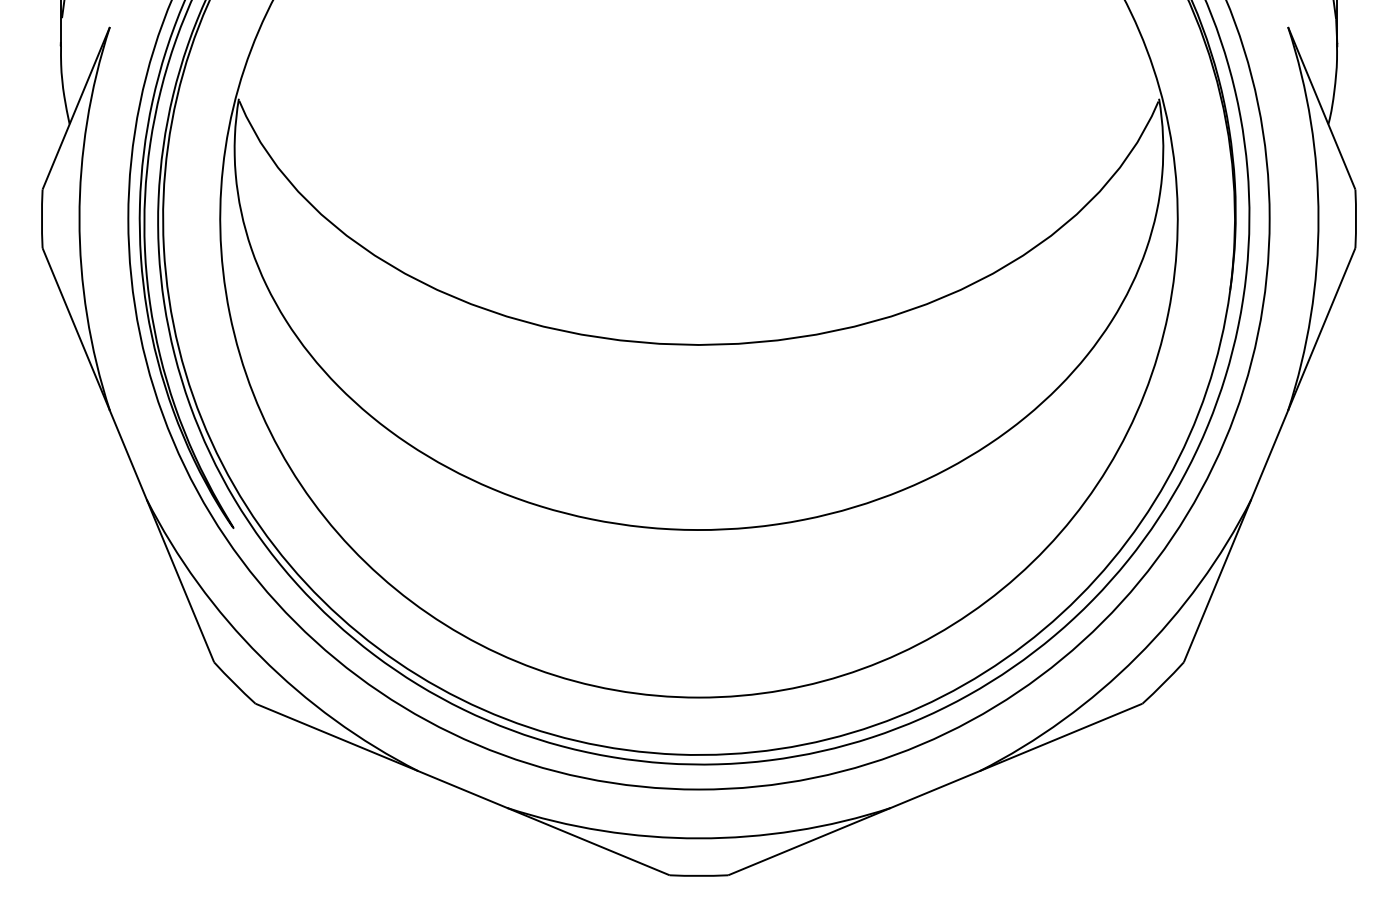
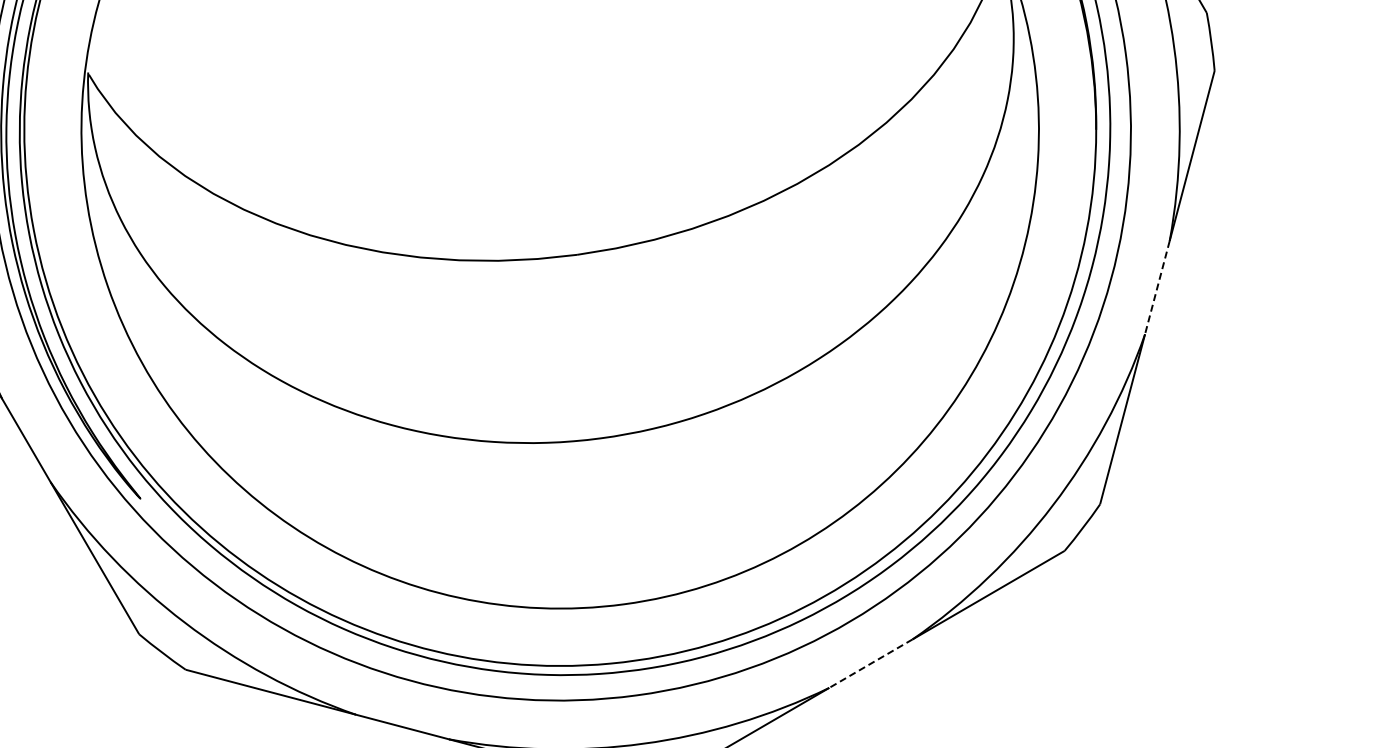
line: (1269, 455) -> (1157, 287), solid -> dashed
line: (934, 789) -> (870, 663), solid -> dashed

